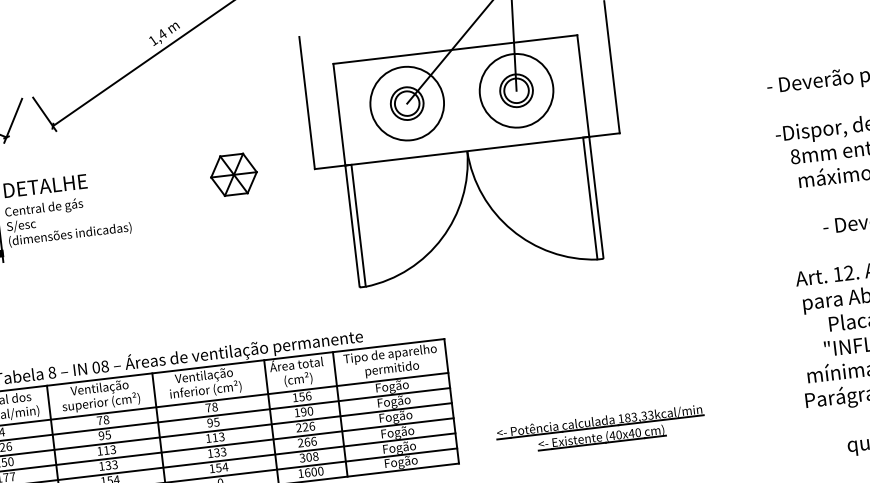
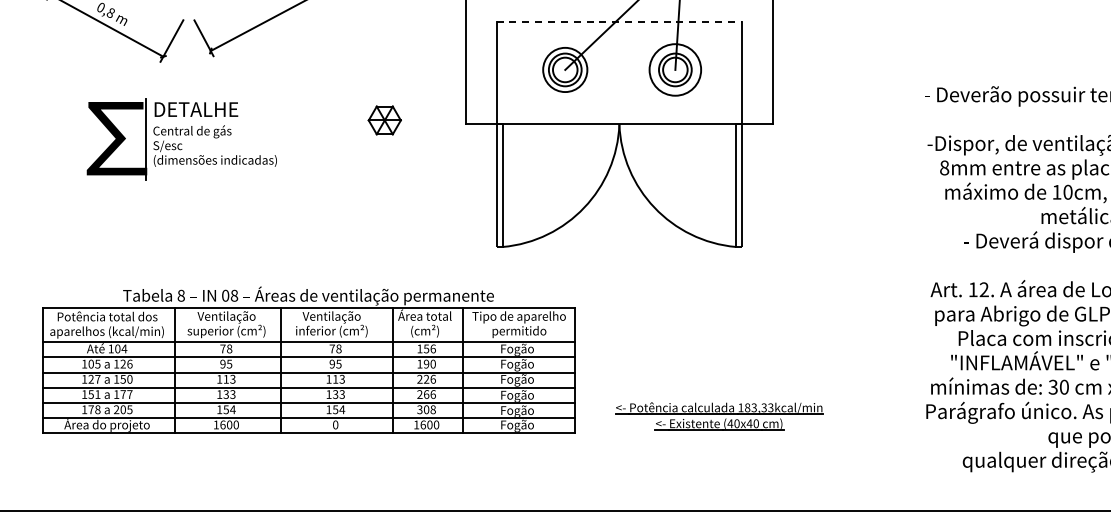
line: (455, 49) -> (619, 21), solid -> dashed
circle: (516, 90) -> (675, 69), size x0.7
circle: (407, 103) -> (565, 69), size x0.6
part: (233, 174) -> (384, 120), size x0.7

